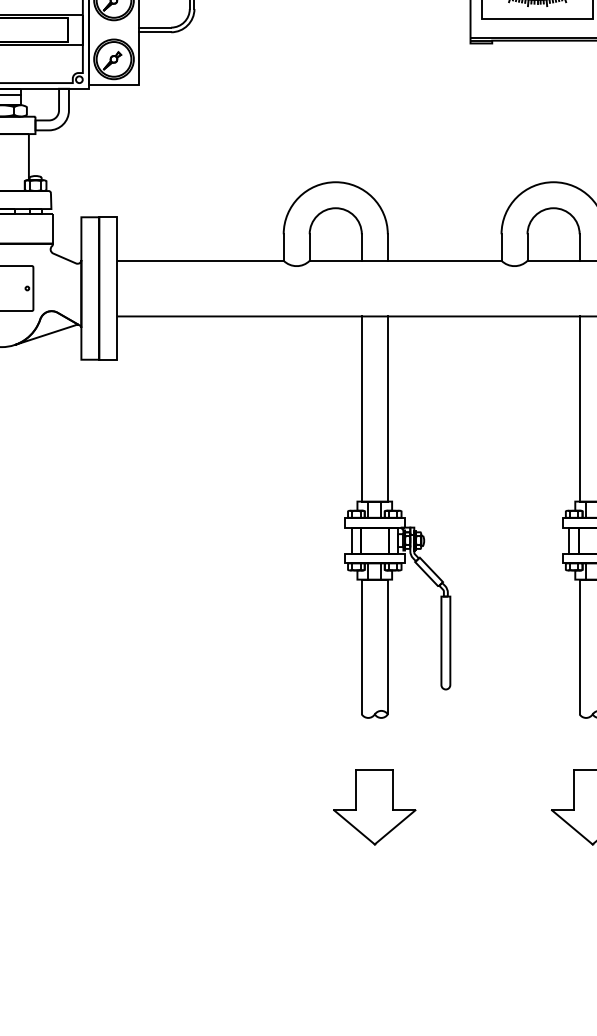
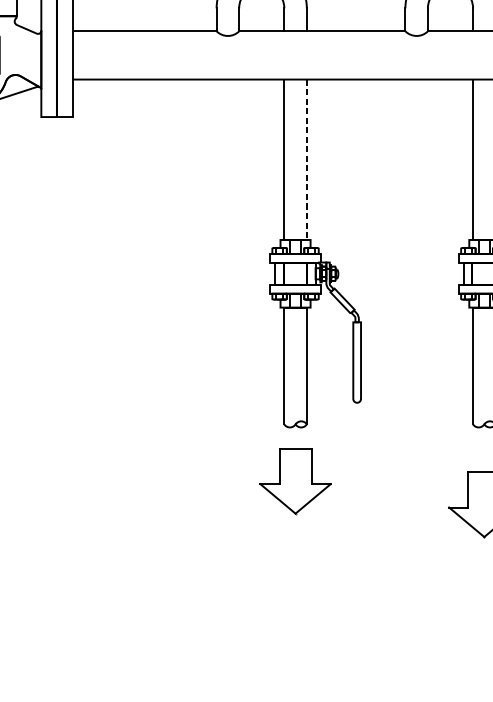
line: (387, 409) -> (306, 160), solid -> dashed
part: (374, 807) -> (295, 481), moved

